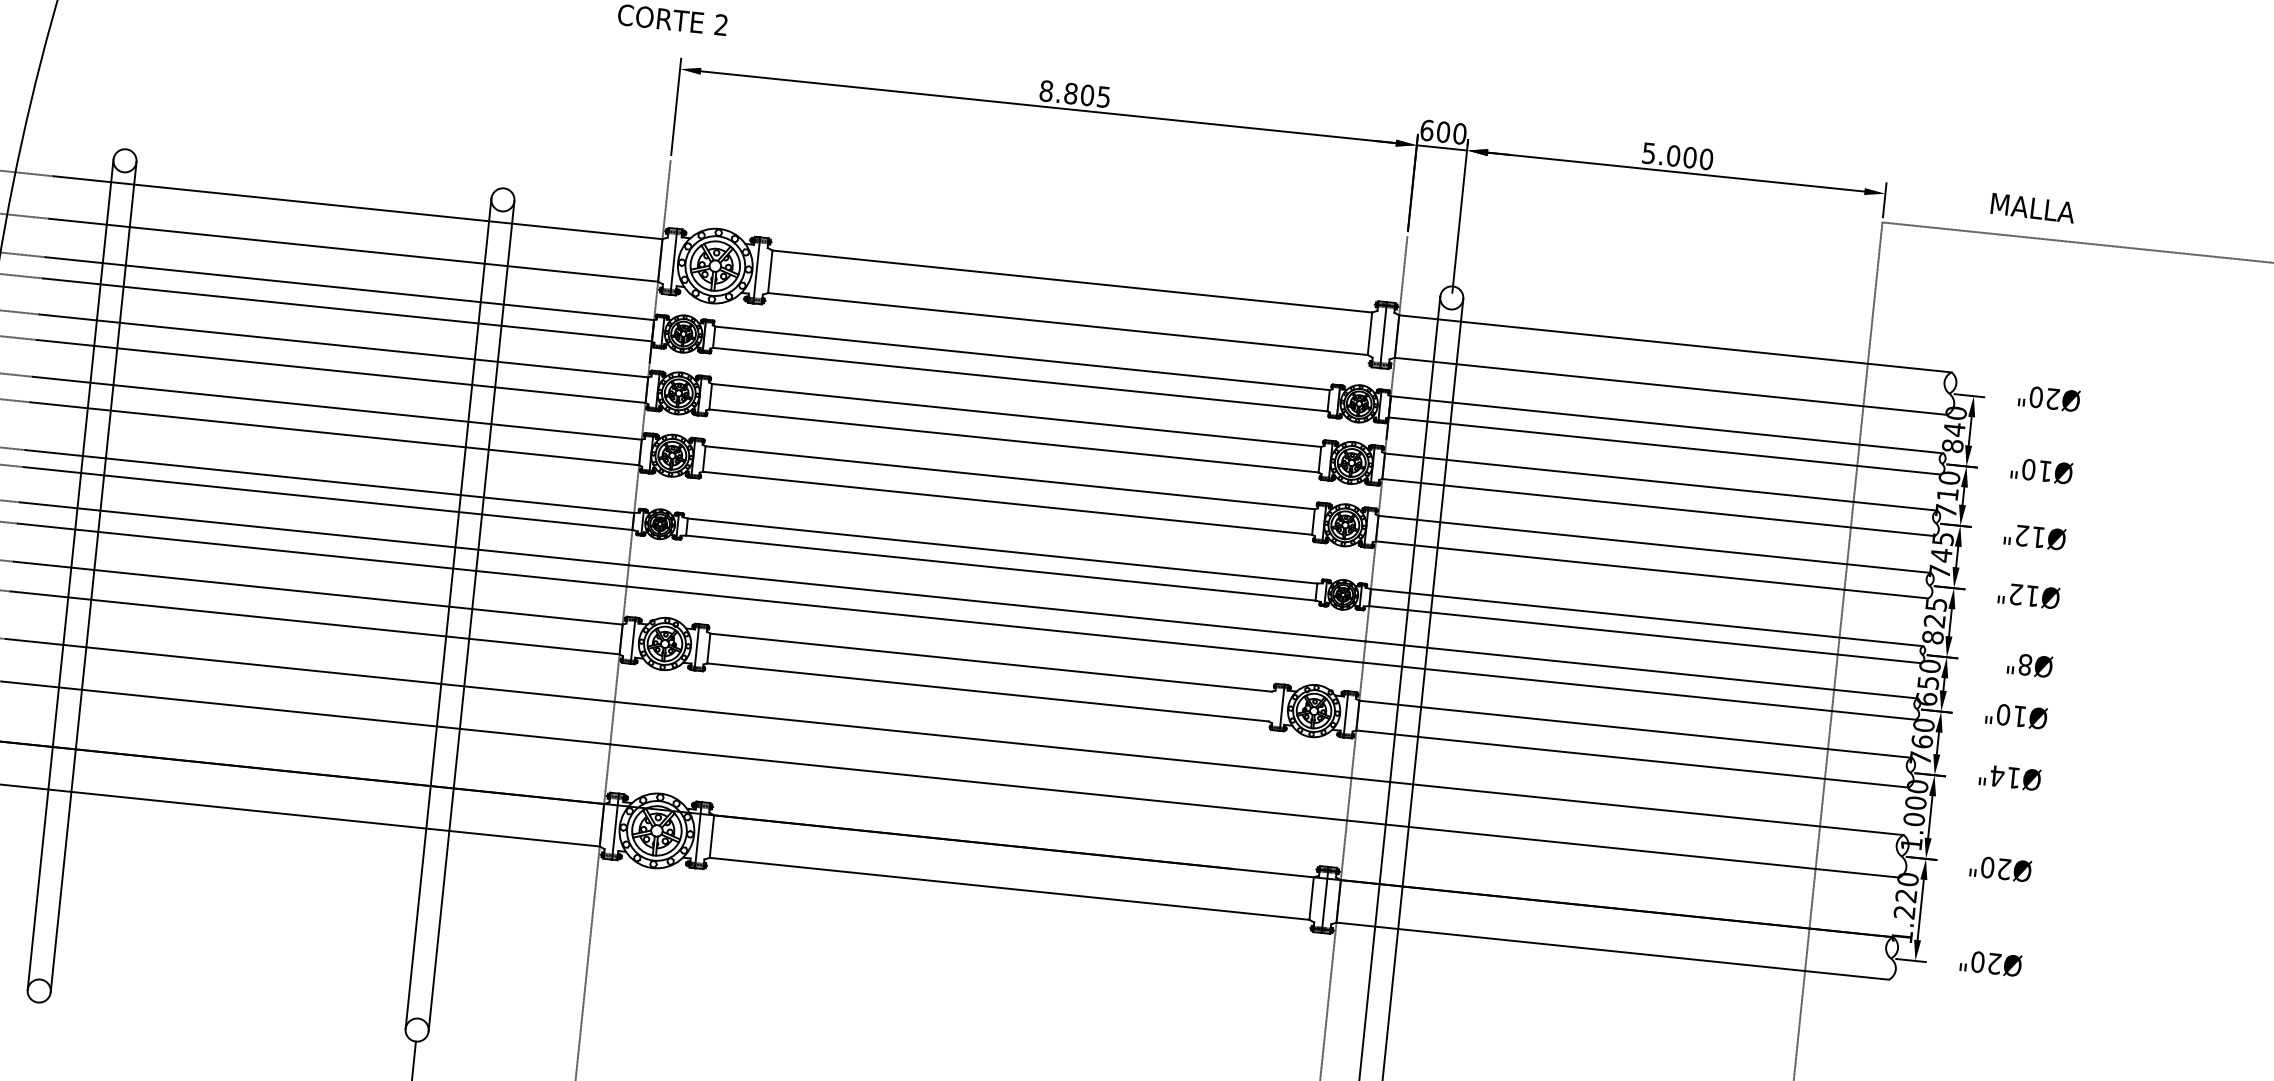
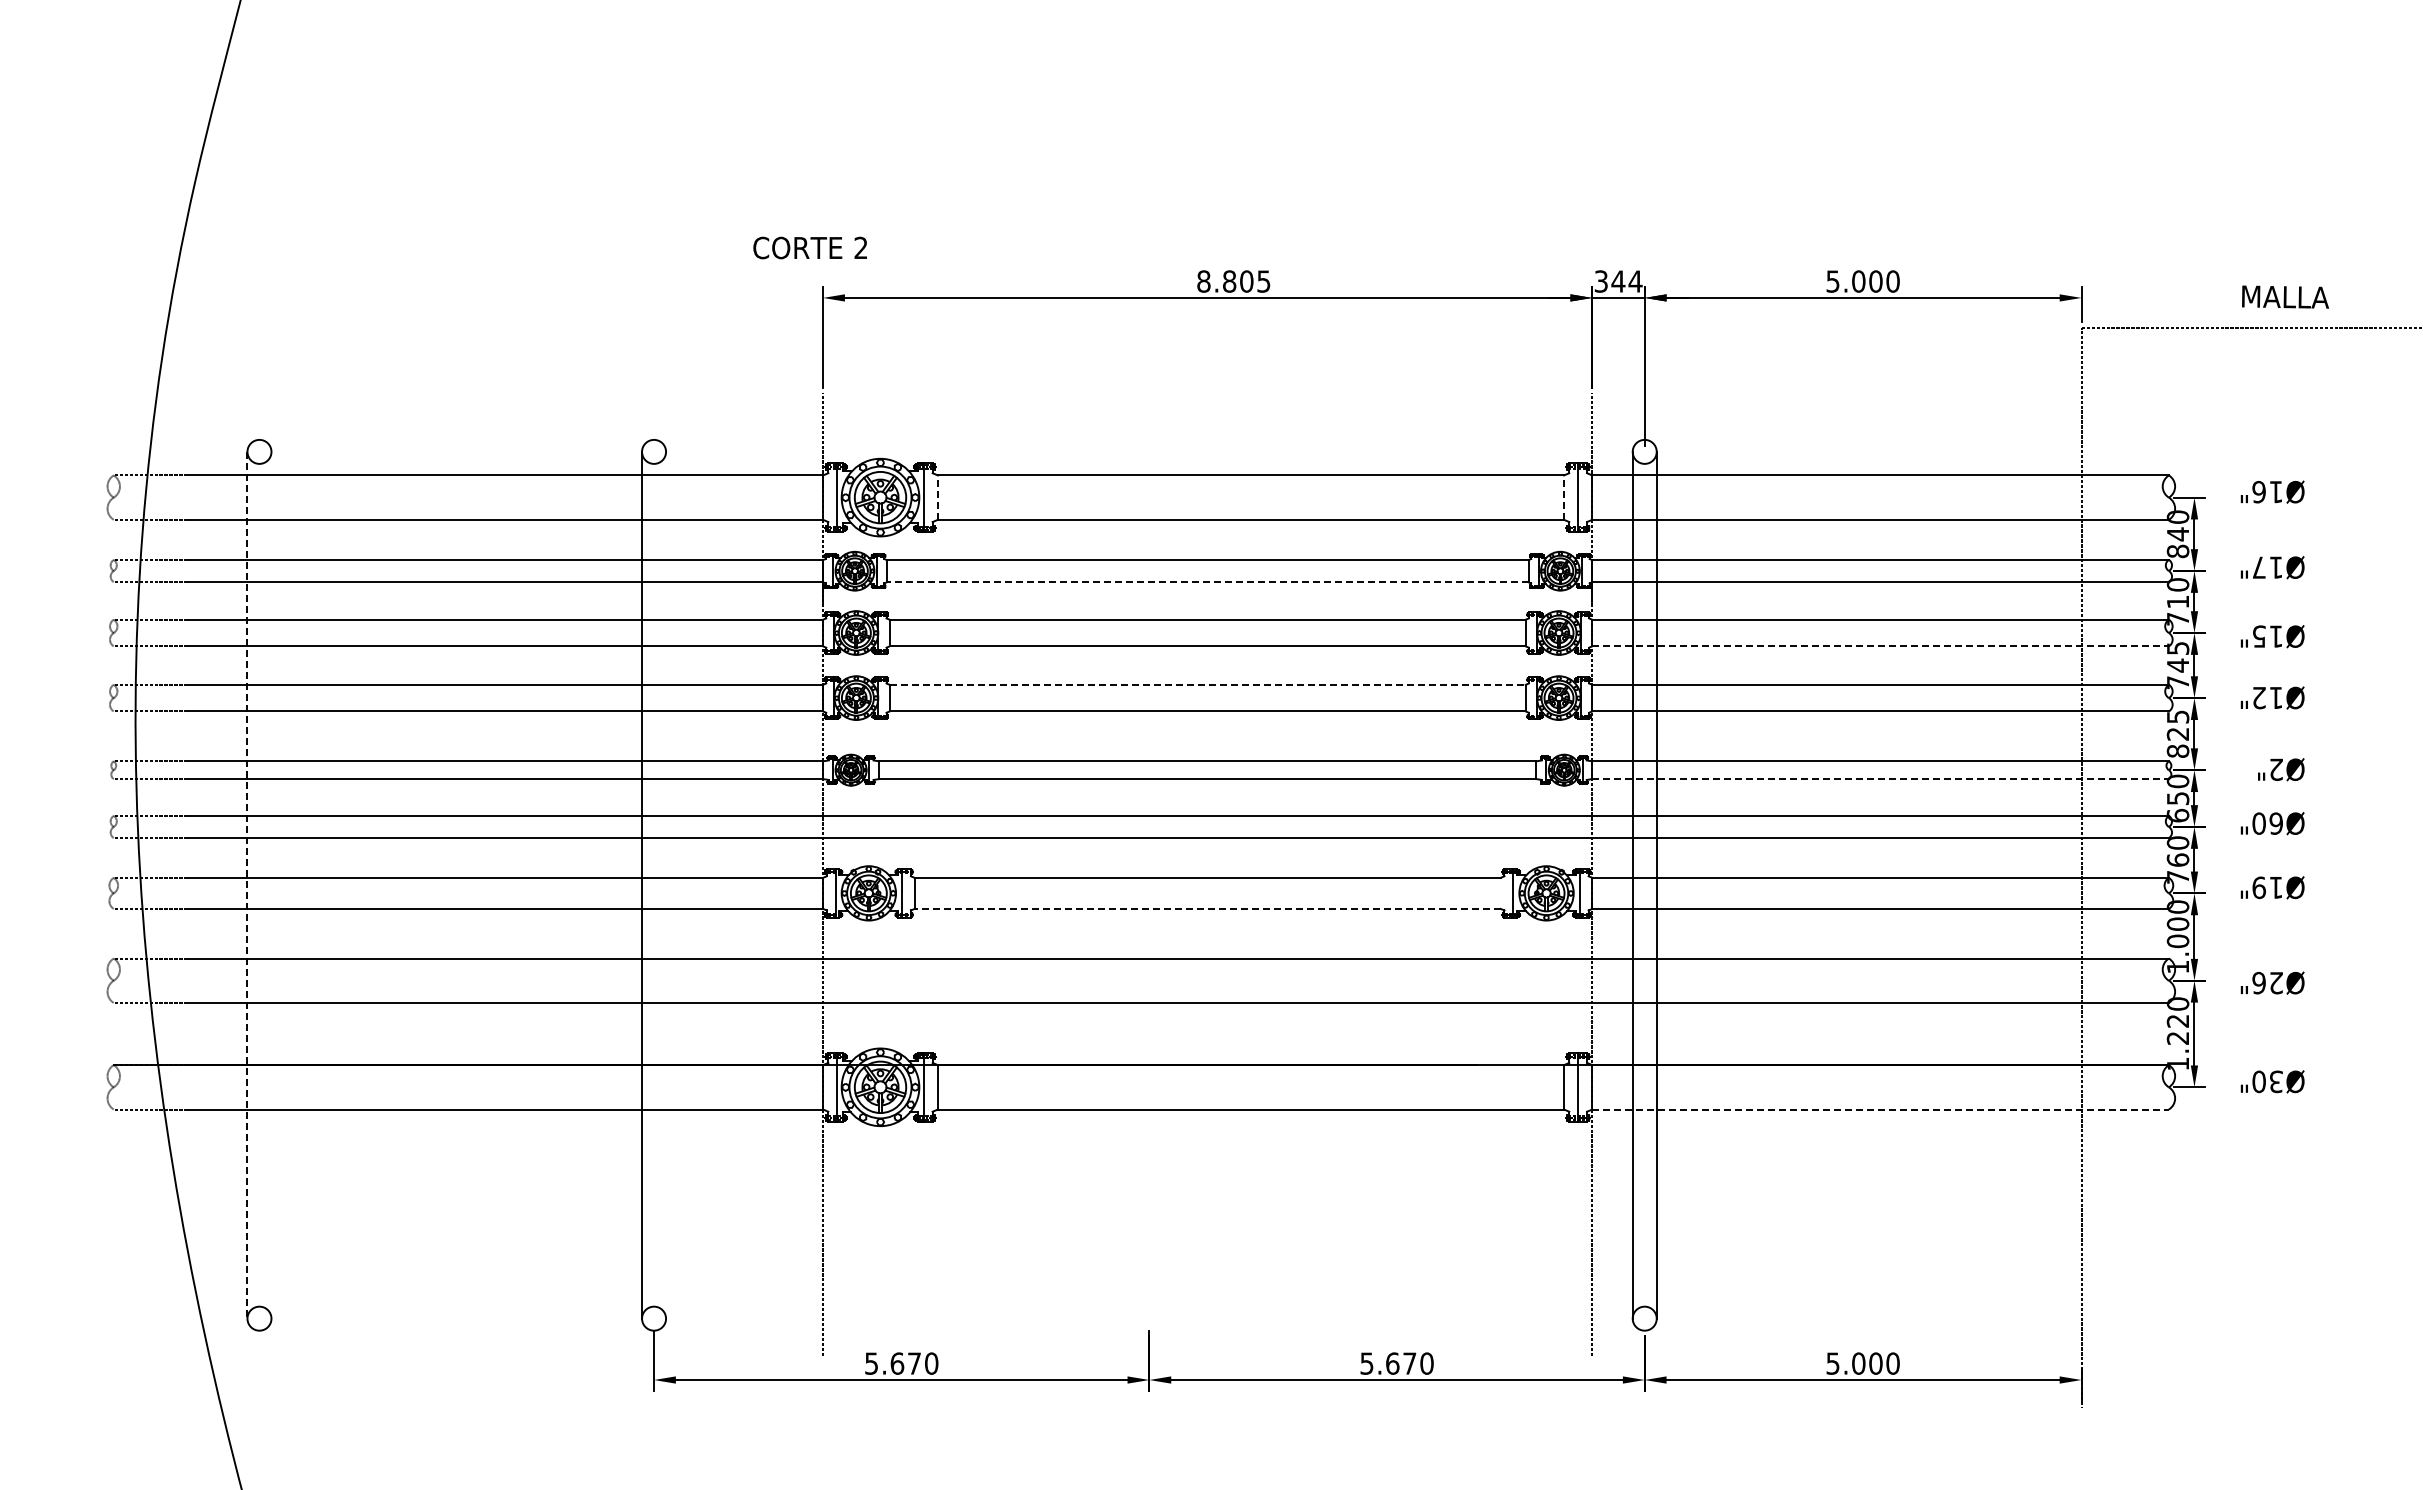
text: (1443, 132) -> (1618, 281), 600 -> 344
text: (2033, 207) -> (2285, 296), moved
line: (769, 271) -> (937, 497), solid -> dashed
line: (1370, 333) -> (1564, 497), solid -> dashed
line: (1020, 379) -> (1207, 582), solid -> dashed
text: (2044, 398) -> (2267, 492), Ø20" -> Ø16"
text: (2028, 469) -> (2258, 567), Ø10" -> Ø17"
line: (1010, 477) -> (1208, 684), solid -> dashed
line: (1659, 507) -> (1881, 646), solid -> dashed
text: (2022, 535) -> (2259, 636), Ø12" -> Ø15"
line: (70, 574) -> (247, 885), solid -> dashed
line: (93, 576) -> (271, 884), removed
line: (472, 615) -> (666, 884), removed
line: (1646, 635) -> (1881, 779), solid -> dashed
text: (2024, 664) -> (2275, 769), Ø8" -> Ø2"
line: (987, 692) -> (1207, 908), solid -> dashed
text: (2019, 716) -> (2275, 823), Ø10" -> Ø60"
text: (1997, 776) -> (2259, 887), Ø14" -> Ø19"
text: (1987, 867) -> (2258, 983), Ø20" -> Ø26"
line: (1613, 951) -> (1881, 1109), solid -> dashed
text: (1994, 963) -> (2276, 1081), Ø20" -> Ø30"

